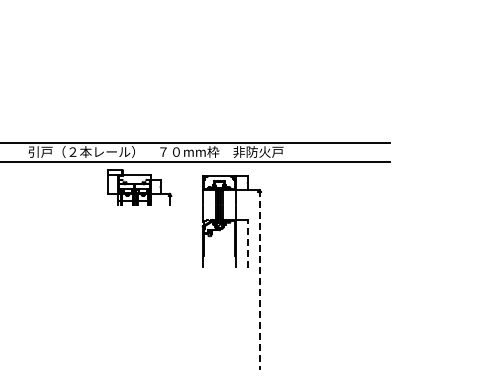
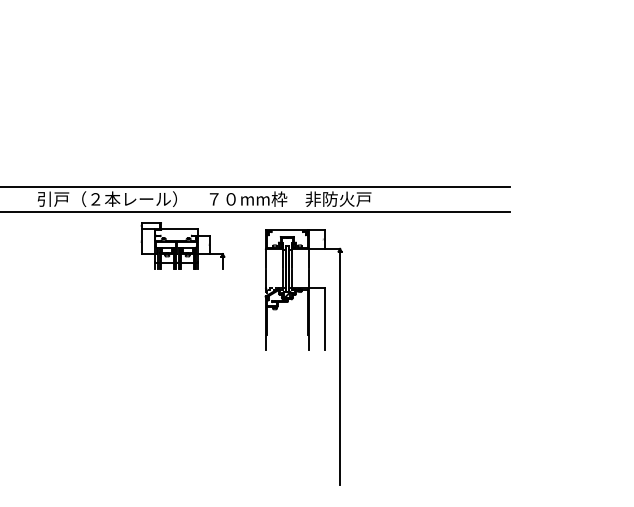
line: (247, 243) -> (324, 318), dashed -> solid
line: (259, 280) -> (339, 367), dashed -> solid

